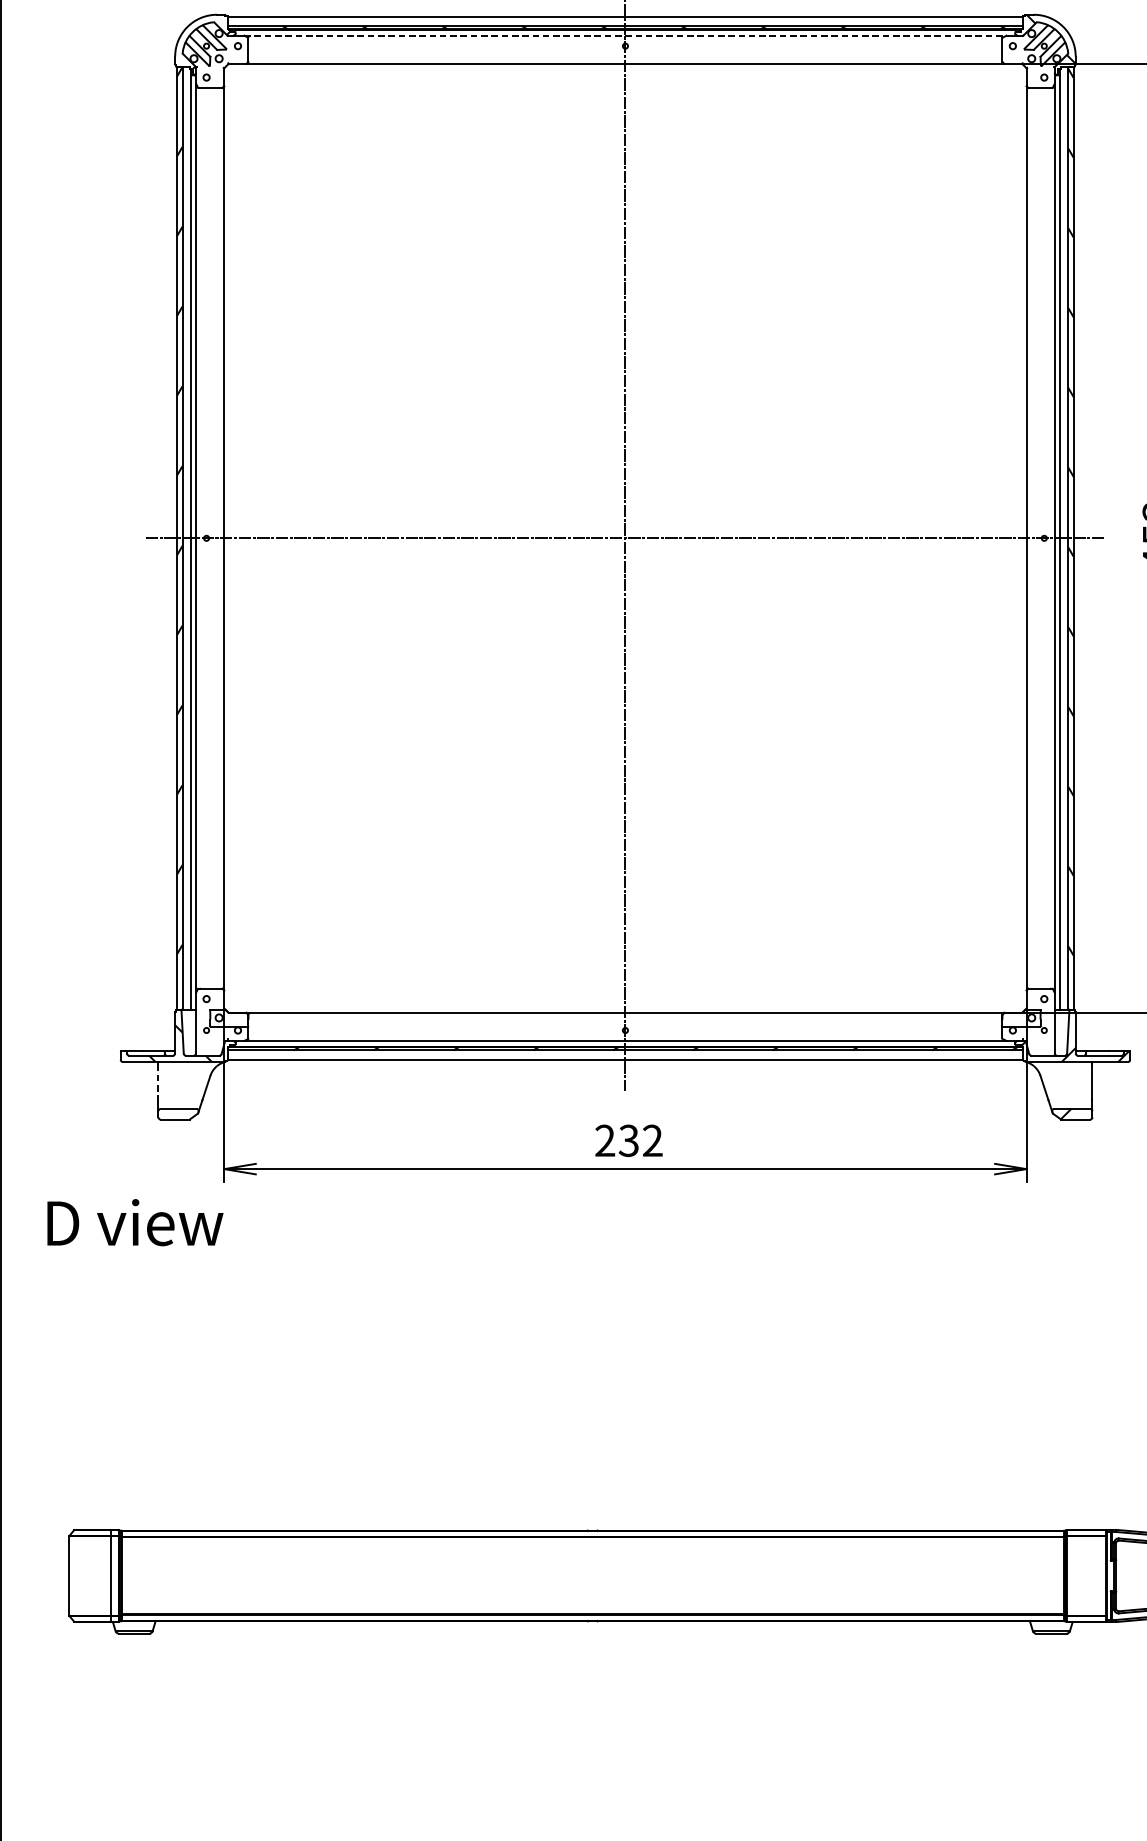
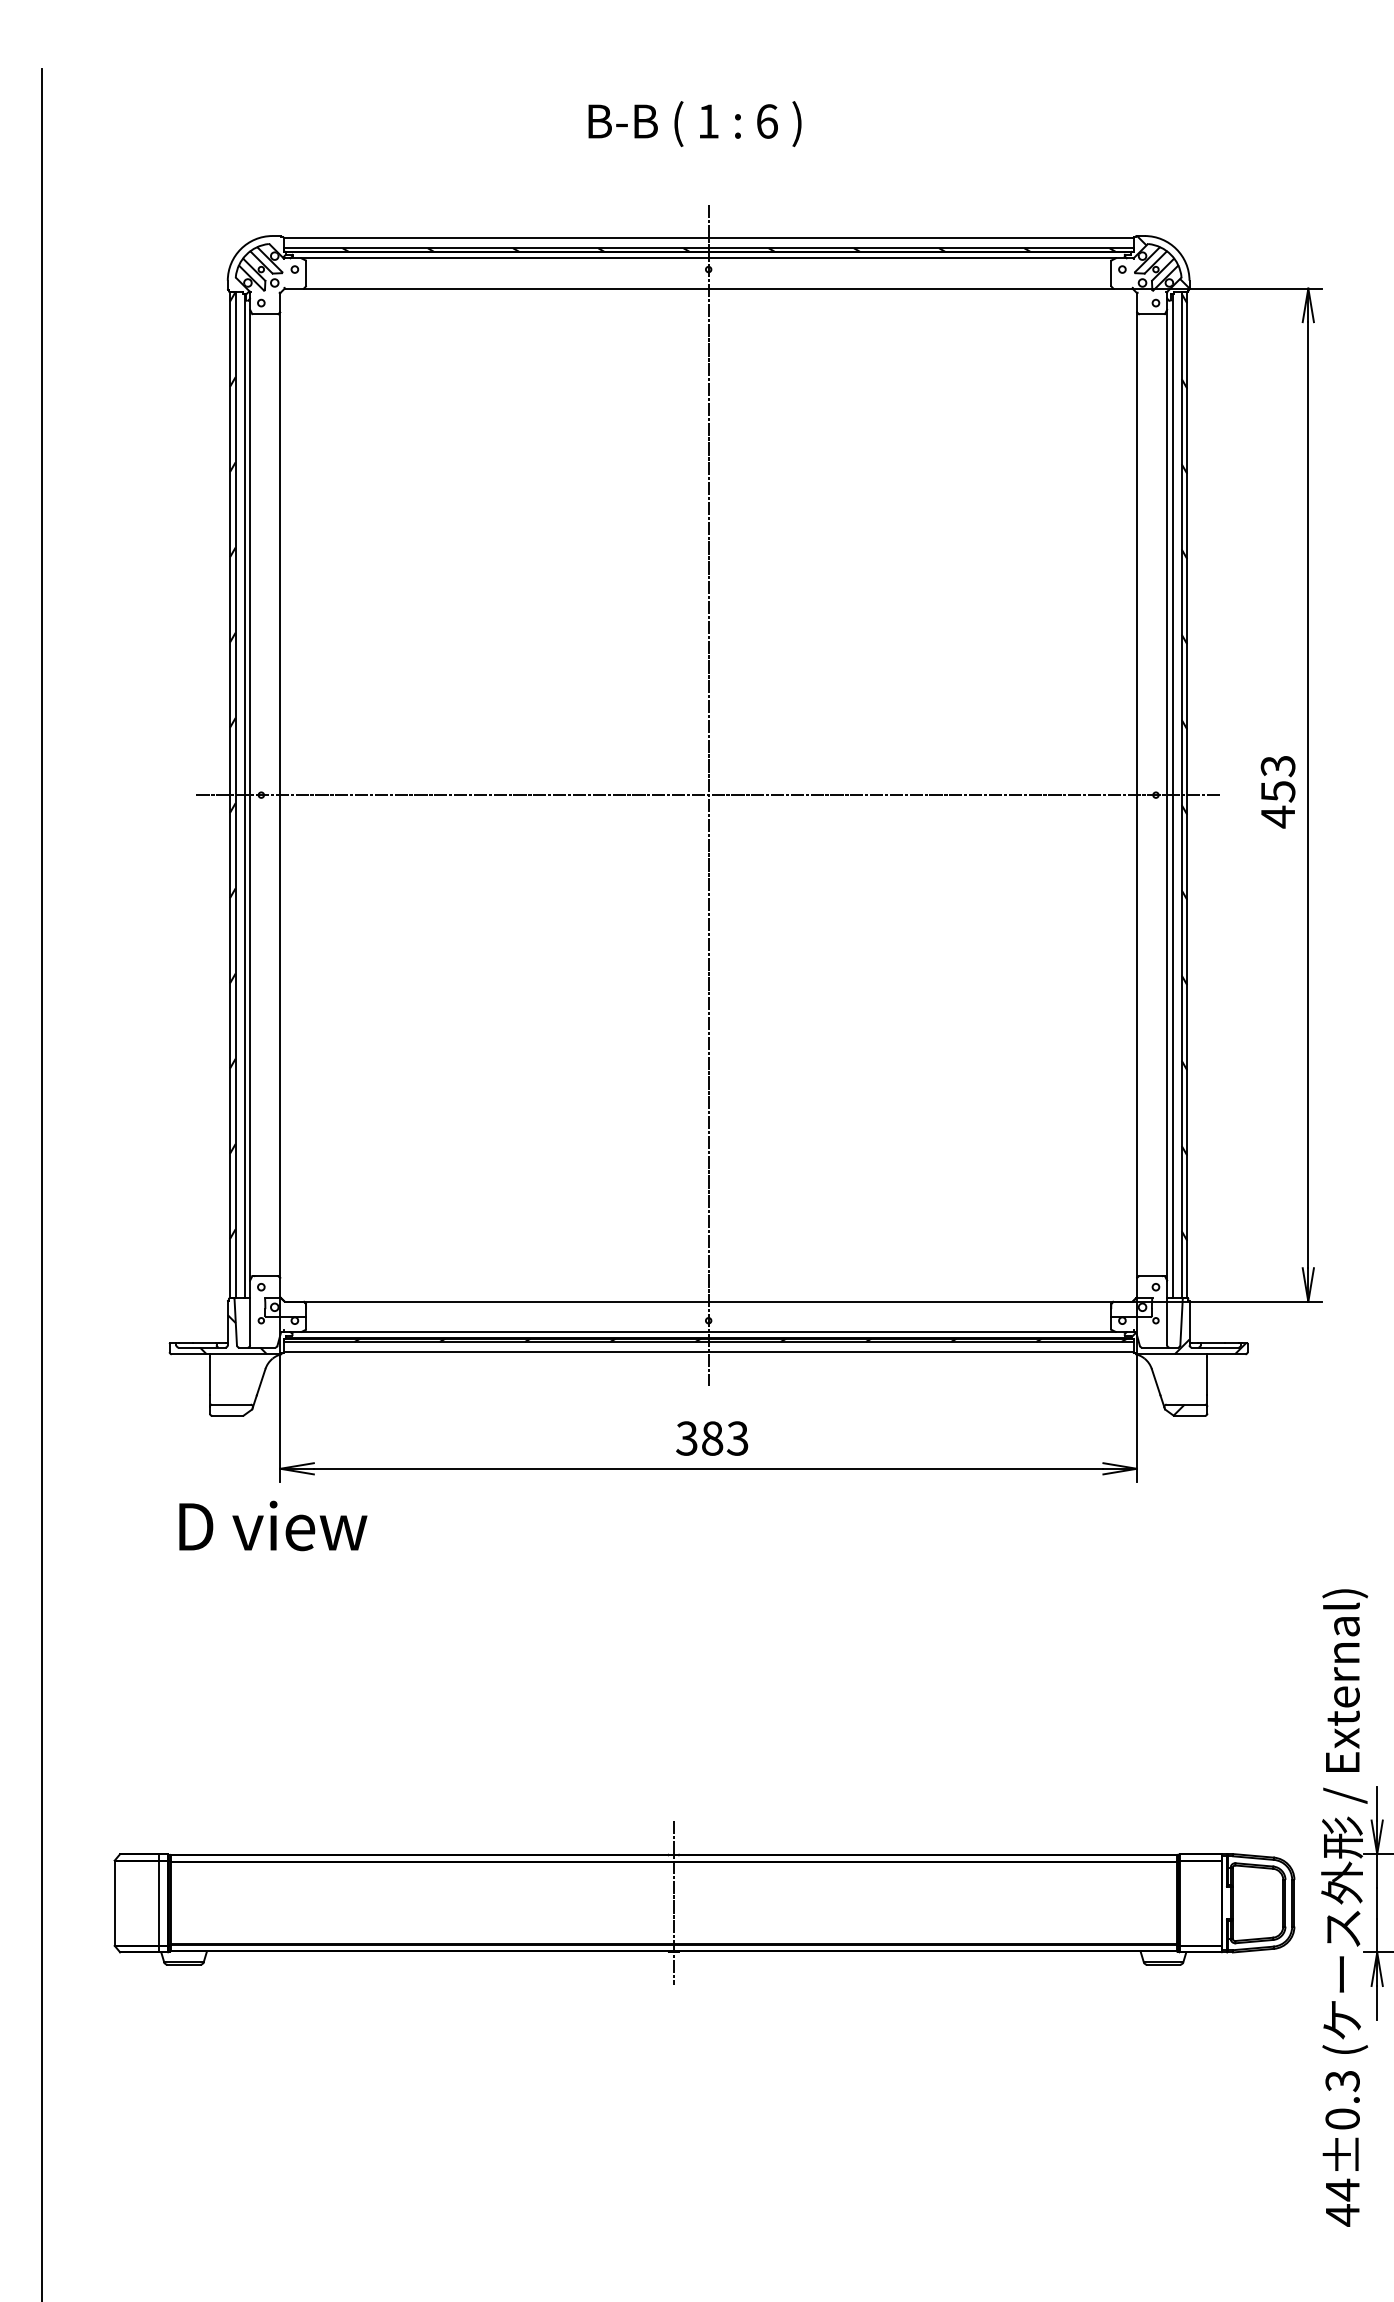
line: (626, 35) -> (709, 258), dashed -> solid
line: (158, 1081) -> (209, 1375), dashed -> solid
text: (629, 1140) -> (712, 1438), 232 -> 383
text: (135, 1222) -> (273, 1525), moved
line: (592, 1576) -> (673, 1903), added

